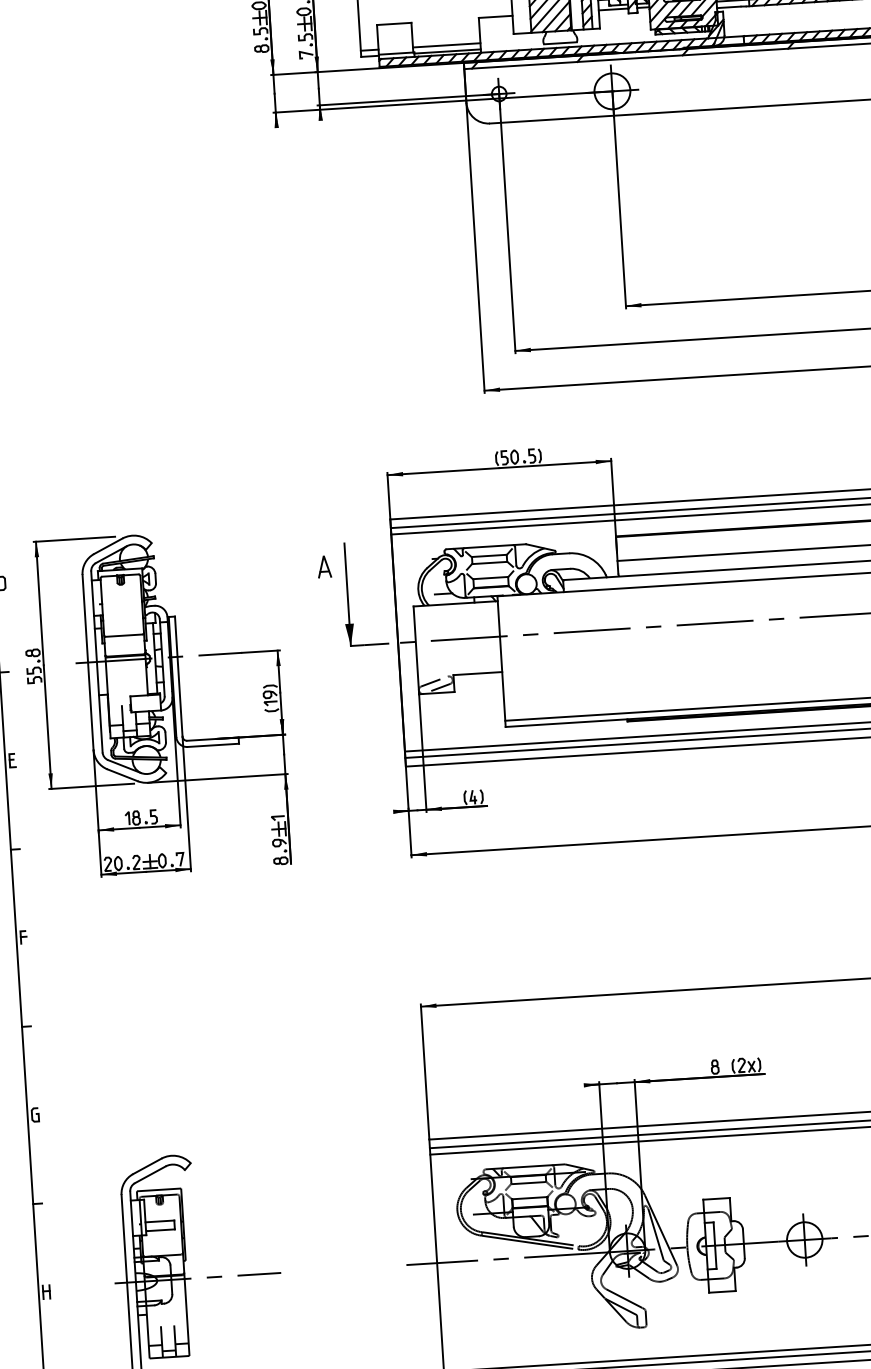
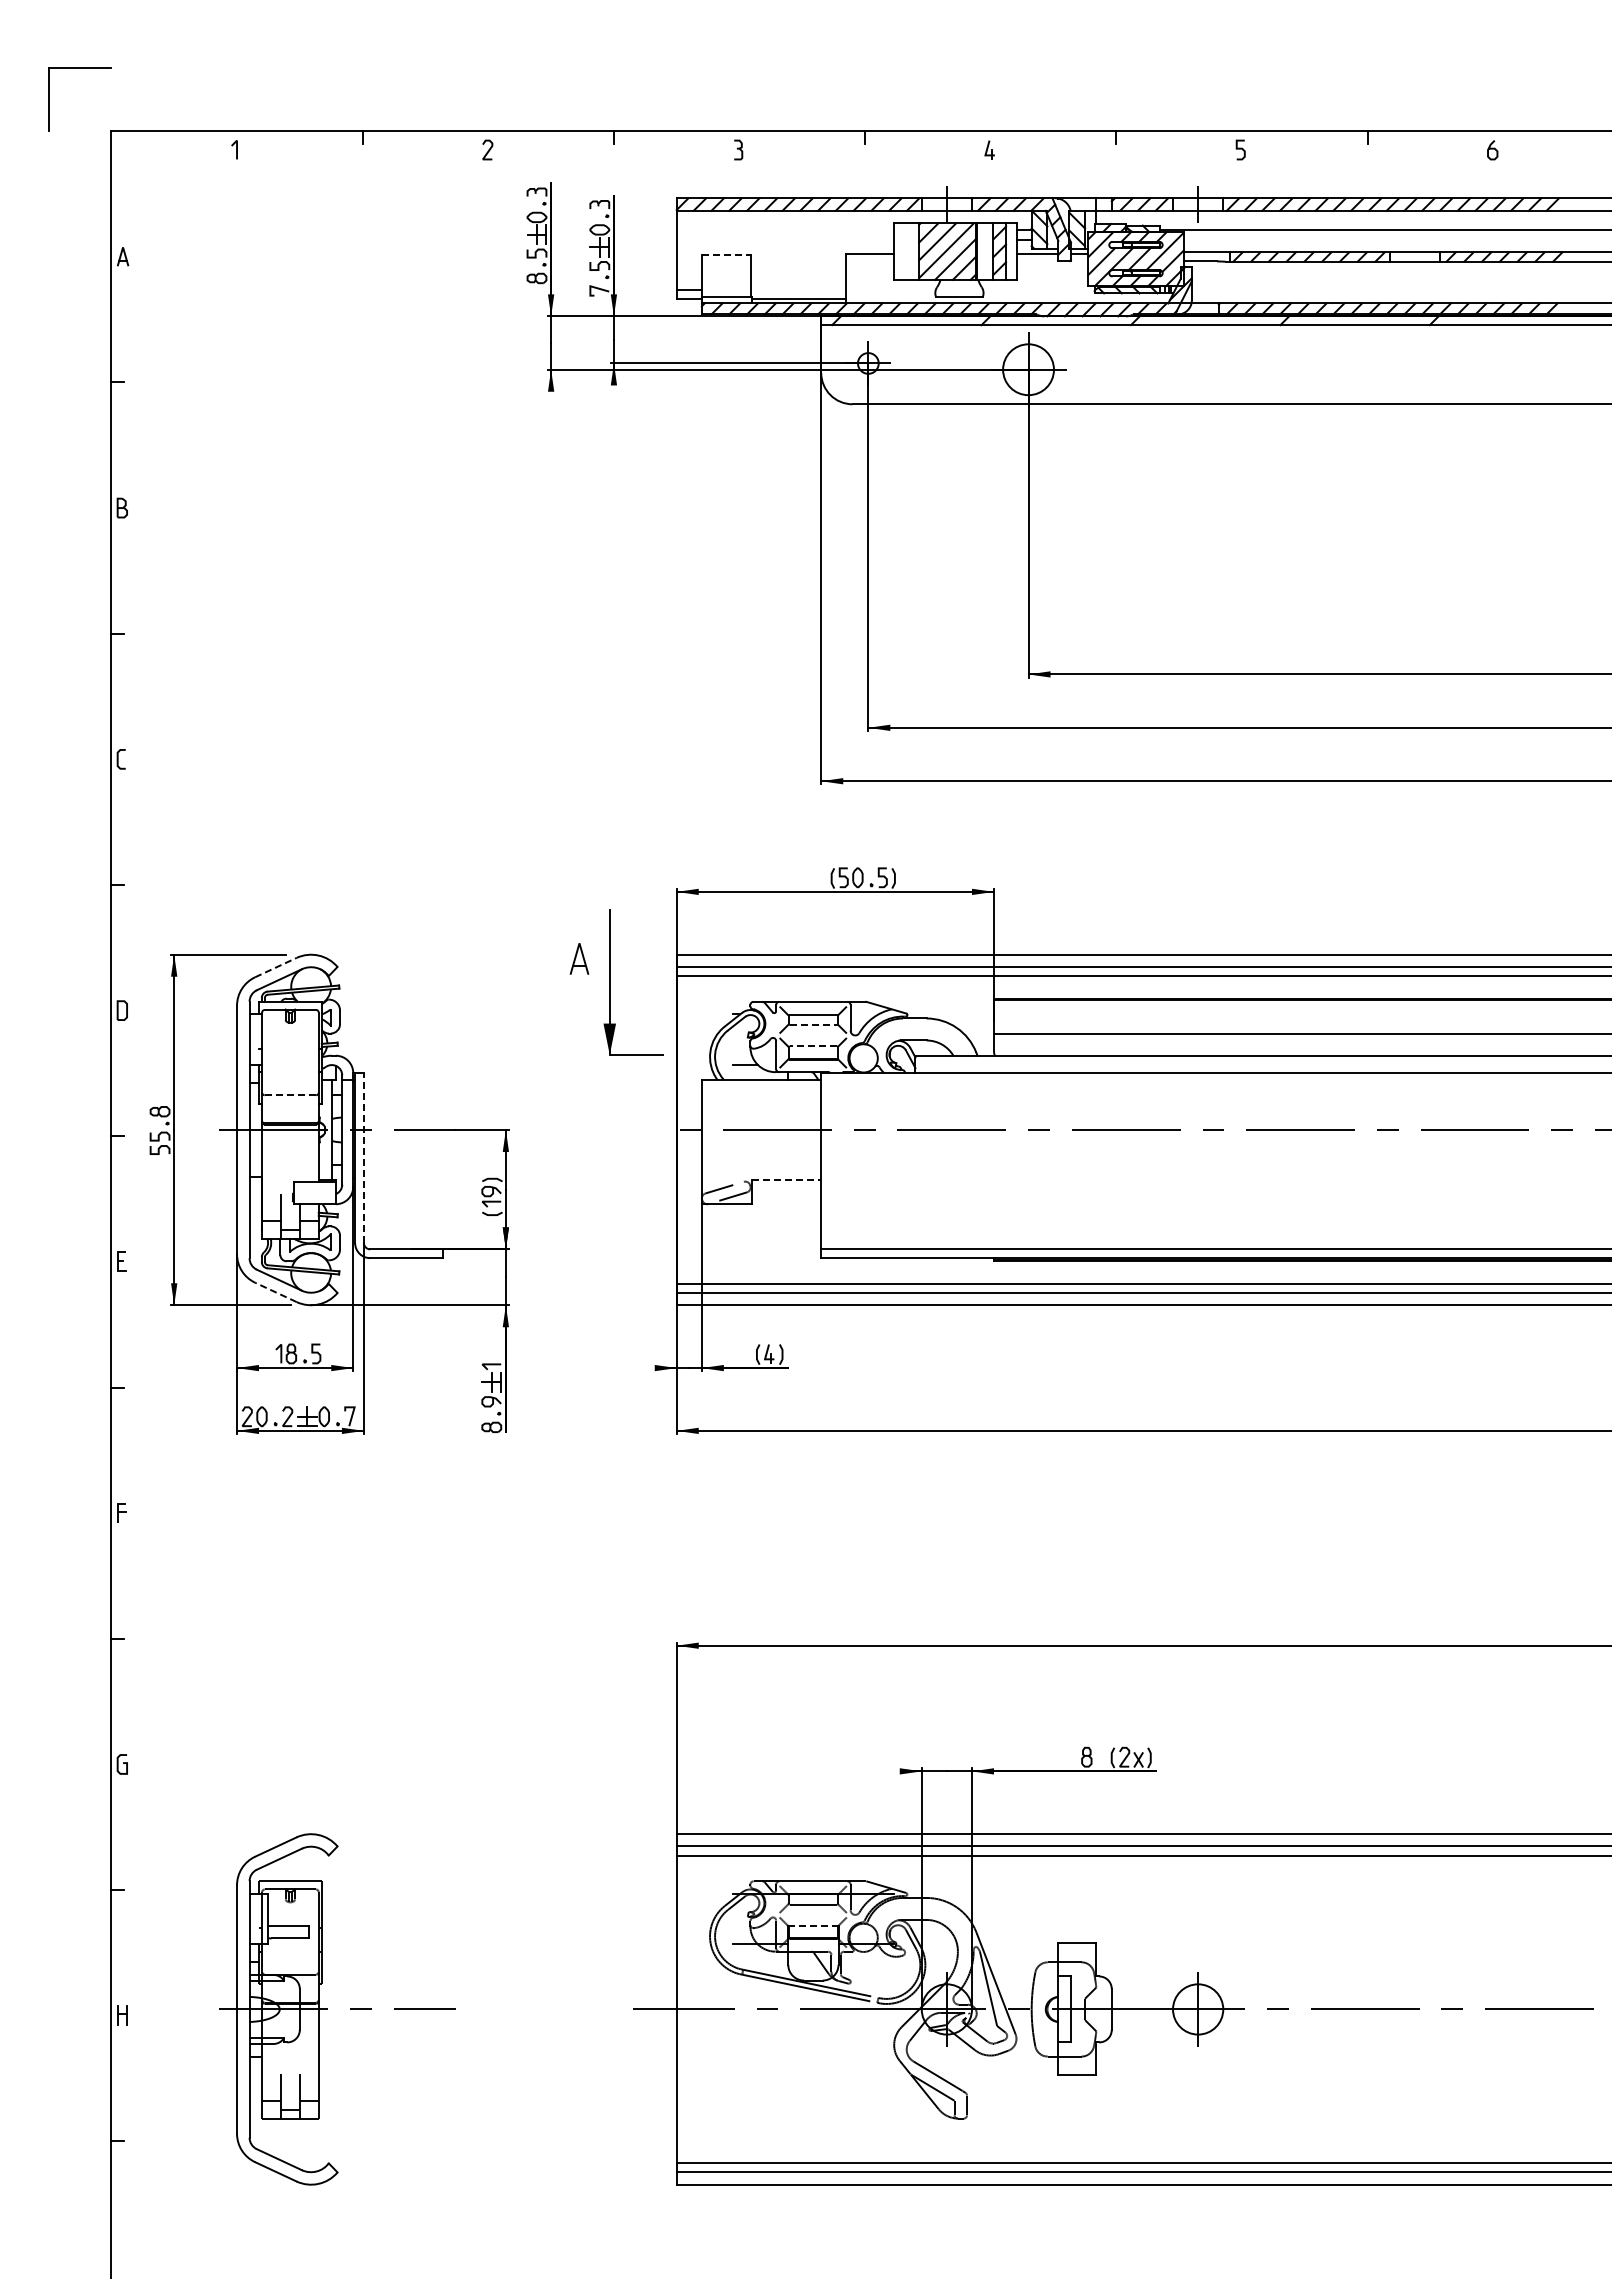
line: (394, 24) -> (726, 255), solid -> dashed
line: (446, 45) -> (798, 290), removed
line: (107, 546) -> (275, 967), solid -> dashed
line: (489, 563) -> (813, 1025), solid -> dashed
part: (324, 566) -> (579, 958), moved
line: (490, 578) -> (813, 1046), solid -> dashed
part: (348, 594) -> (610, 982), moved
line: (124, 635) -> (290, 1095), solid -> dashed
line: (477, 673) -> (786, 1180), solid -> dashed
line: (178, 676) -> (363, 1157), solid -> dashed
line: (122, 775) -> (275, 1292), solid -> dashed
line: (529, 1197) -> (812, 1925), solid -> dashed

